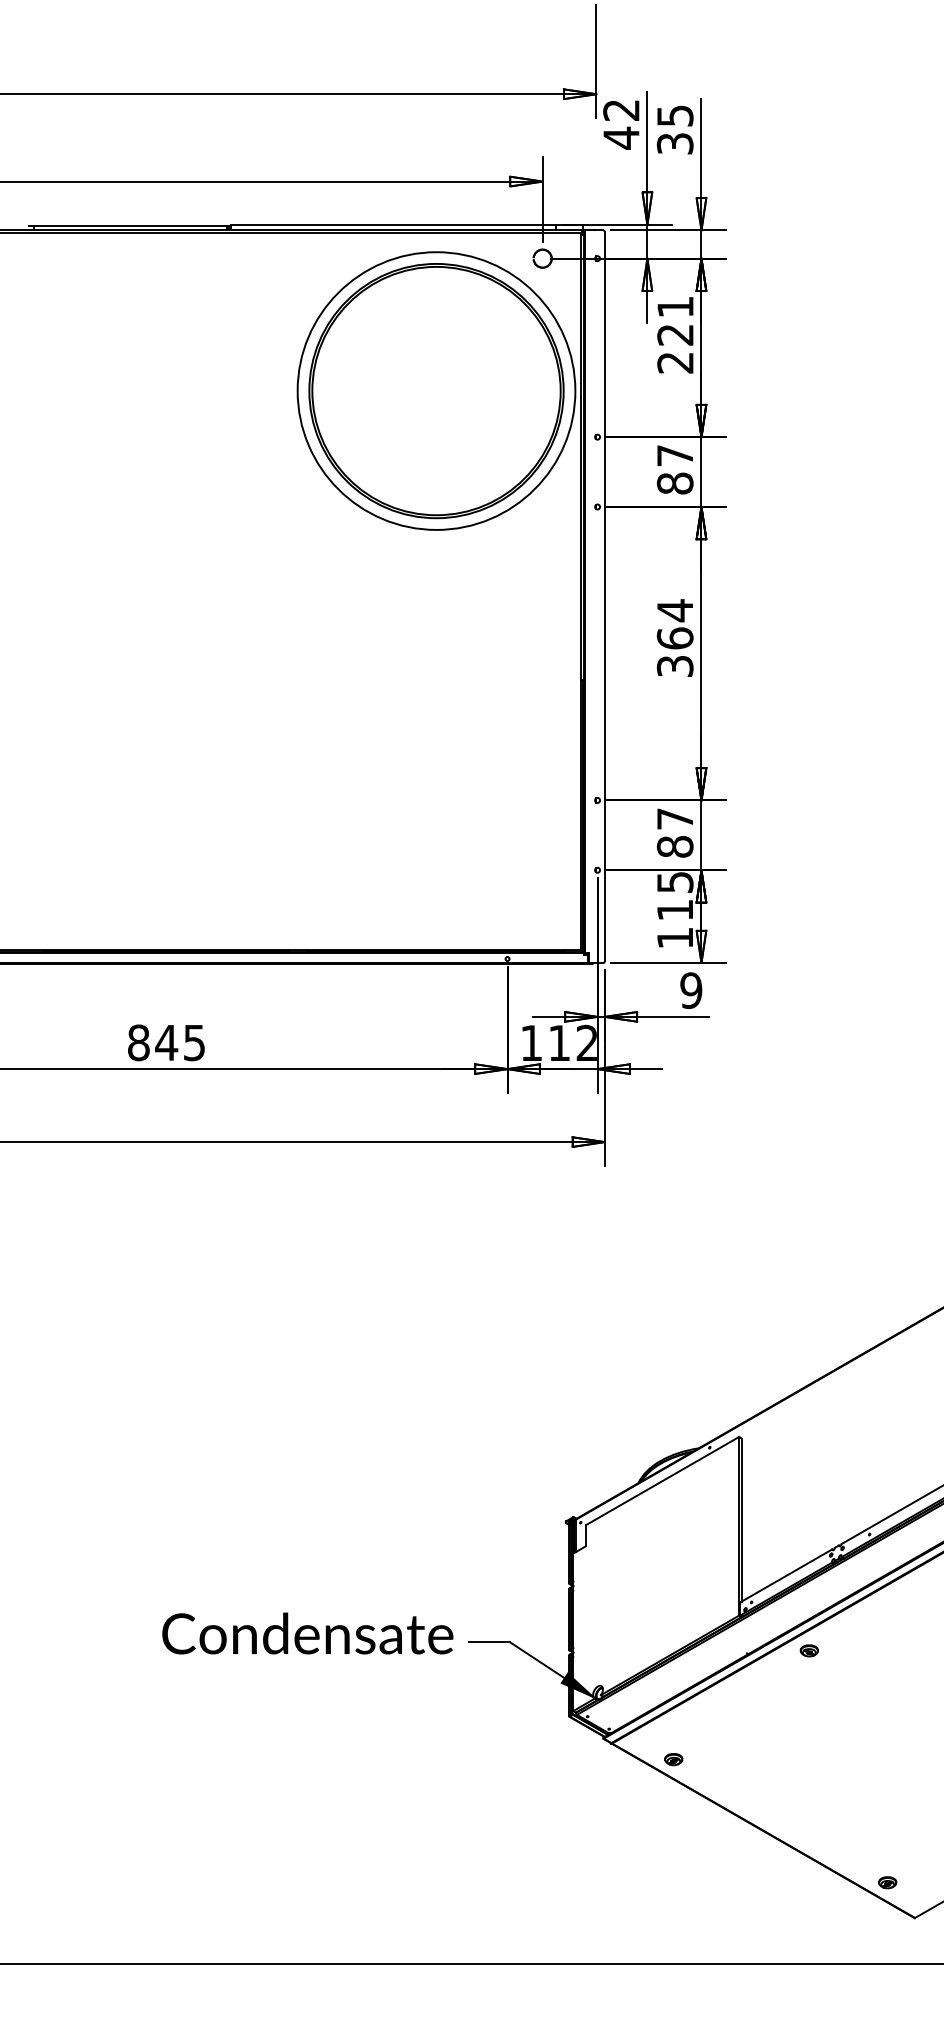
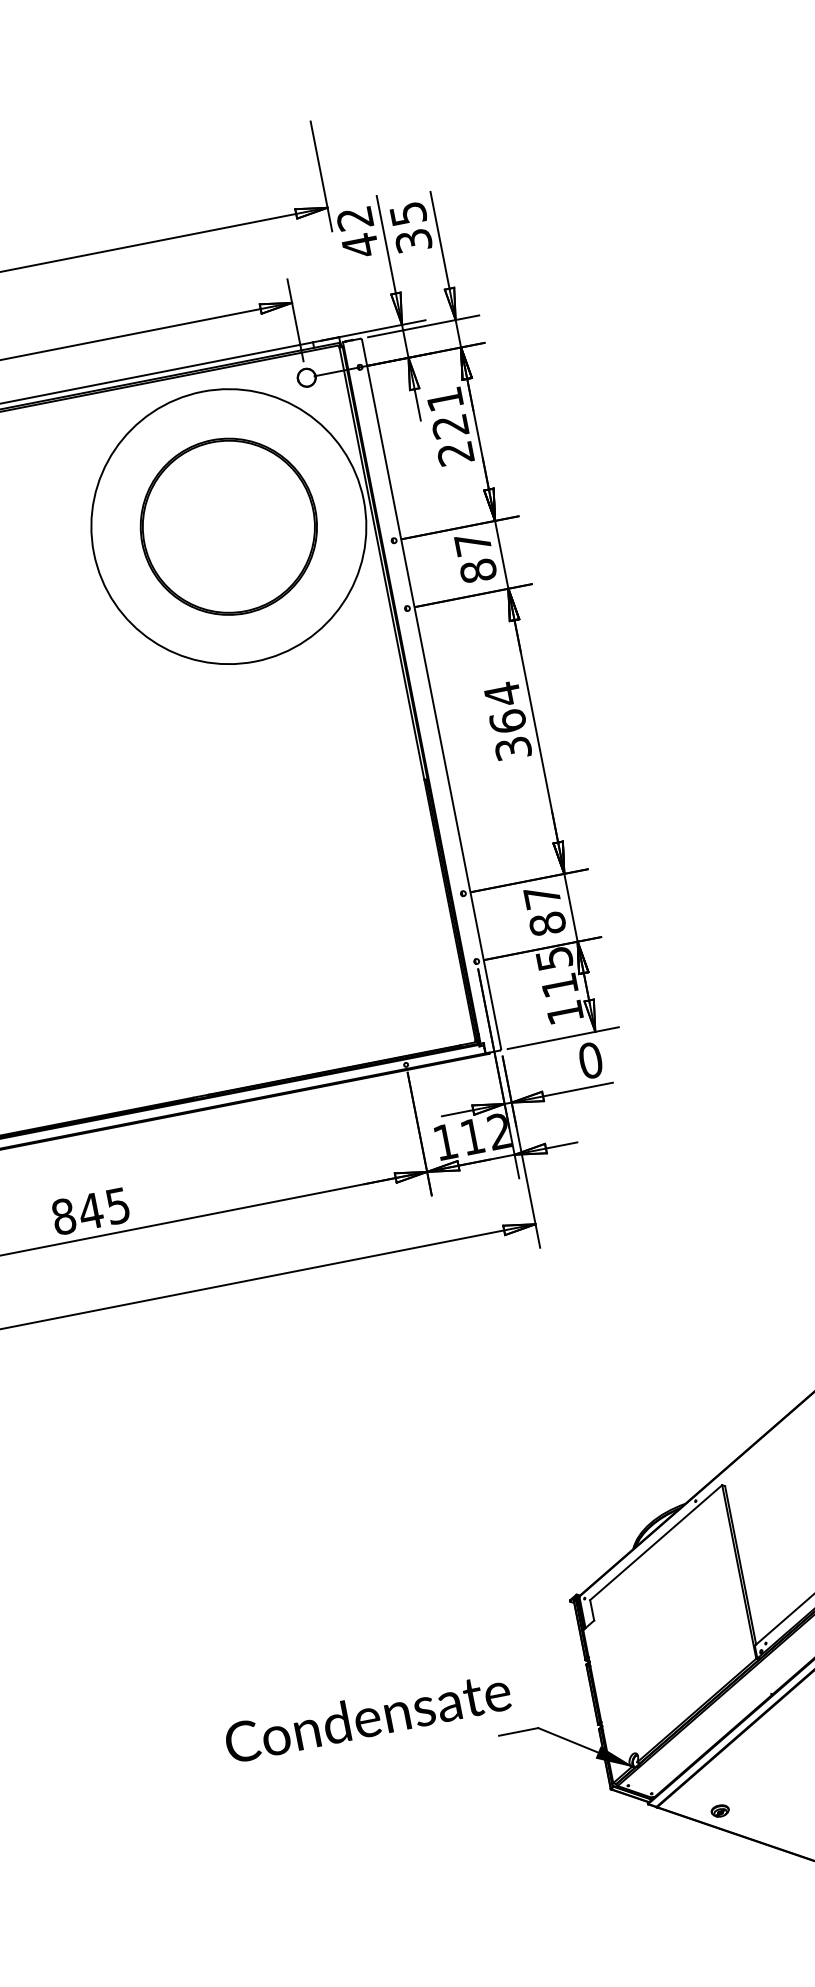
part: (436, 391) -> (228, 527), size x0.7
text: (691, 990) -> (590, 1060), 9 -> 0
text: (307, 1633) -> (367, 1716), moved

